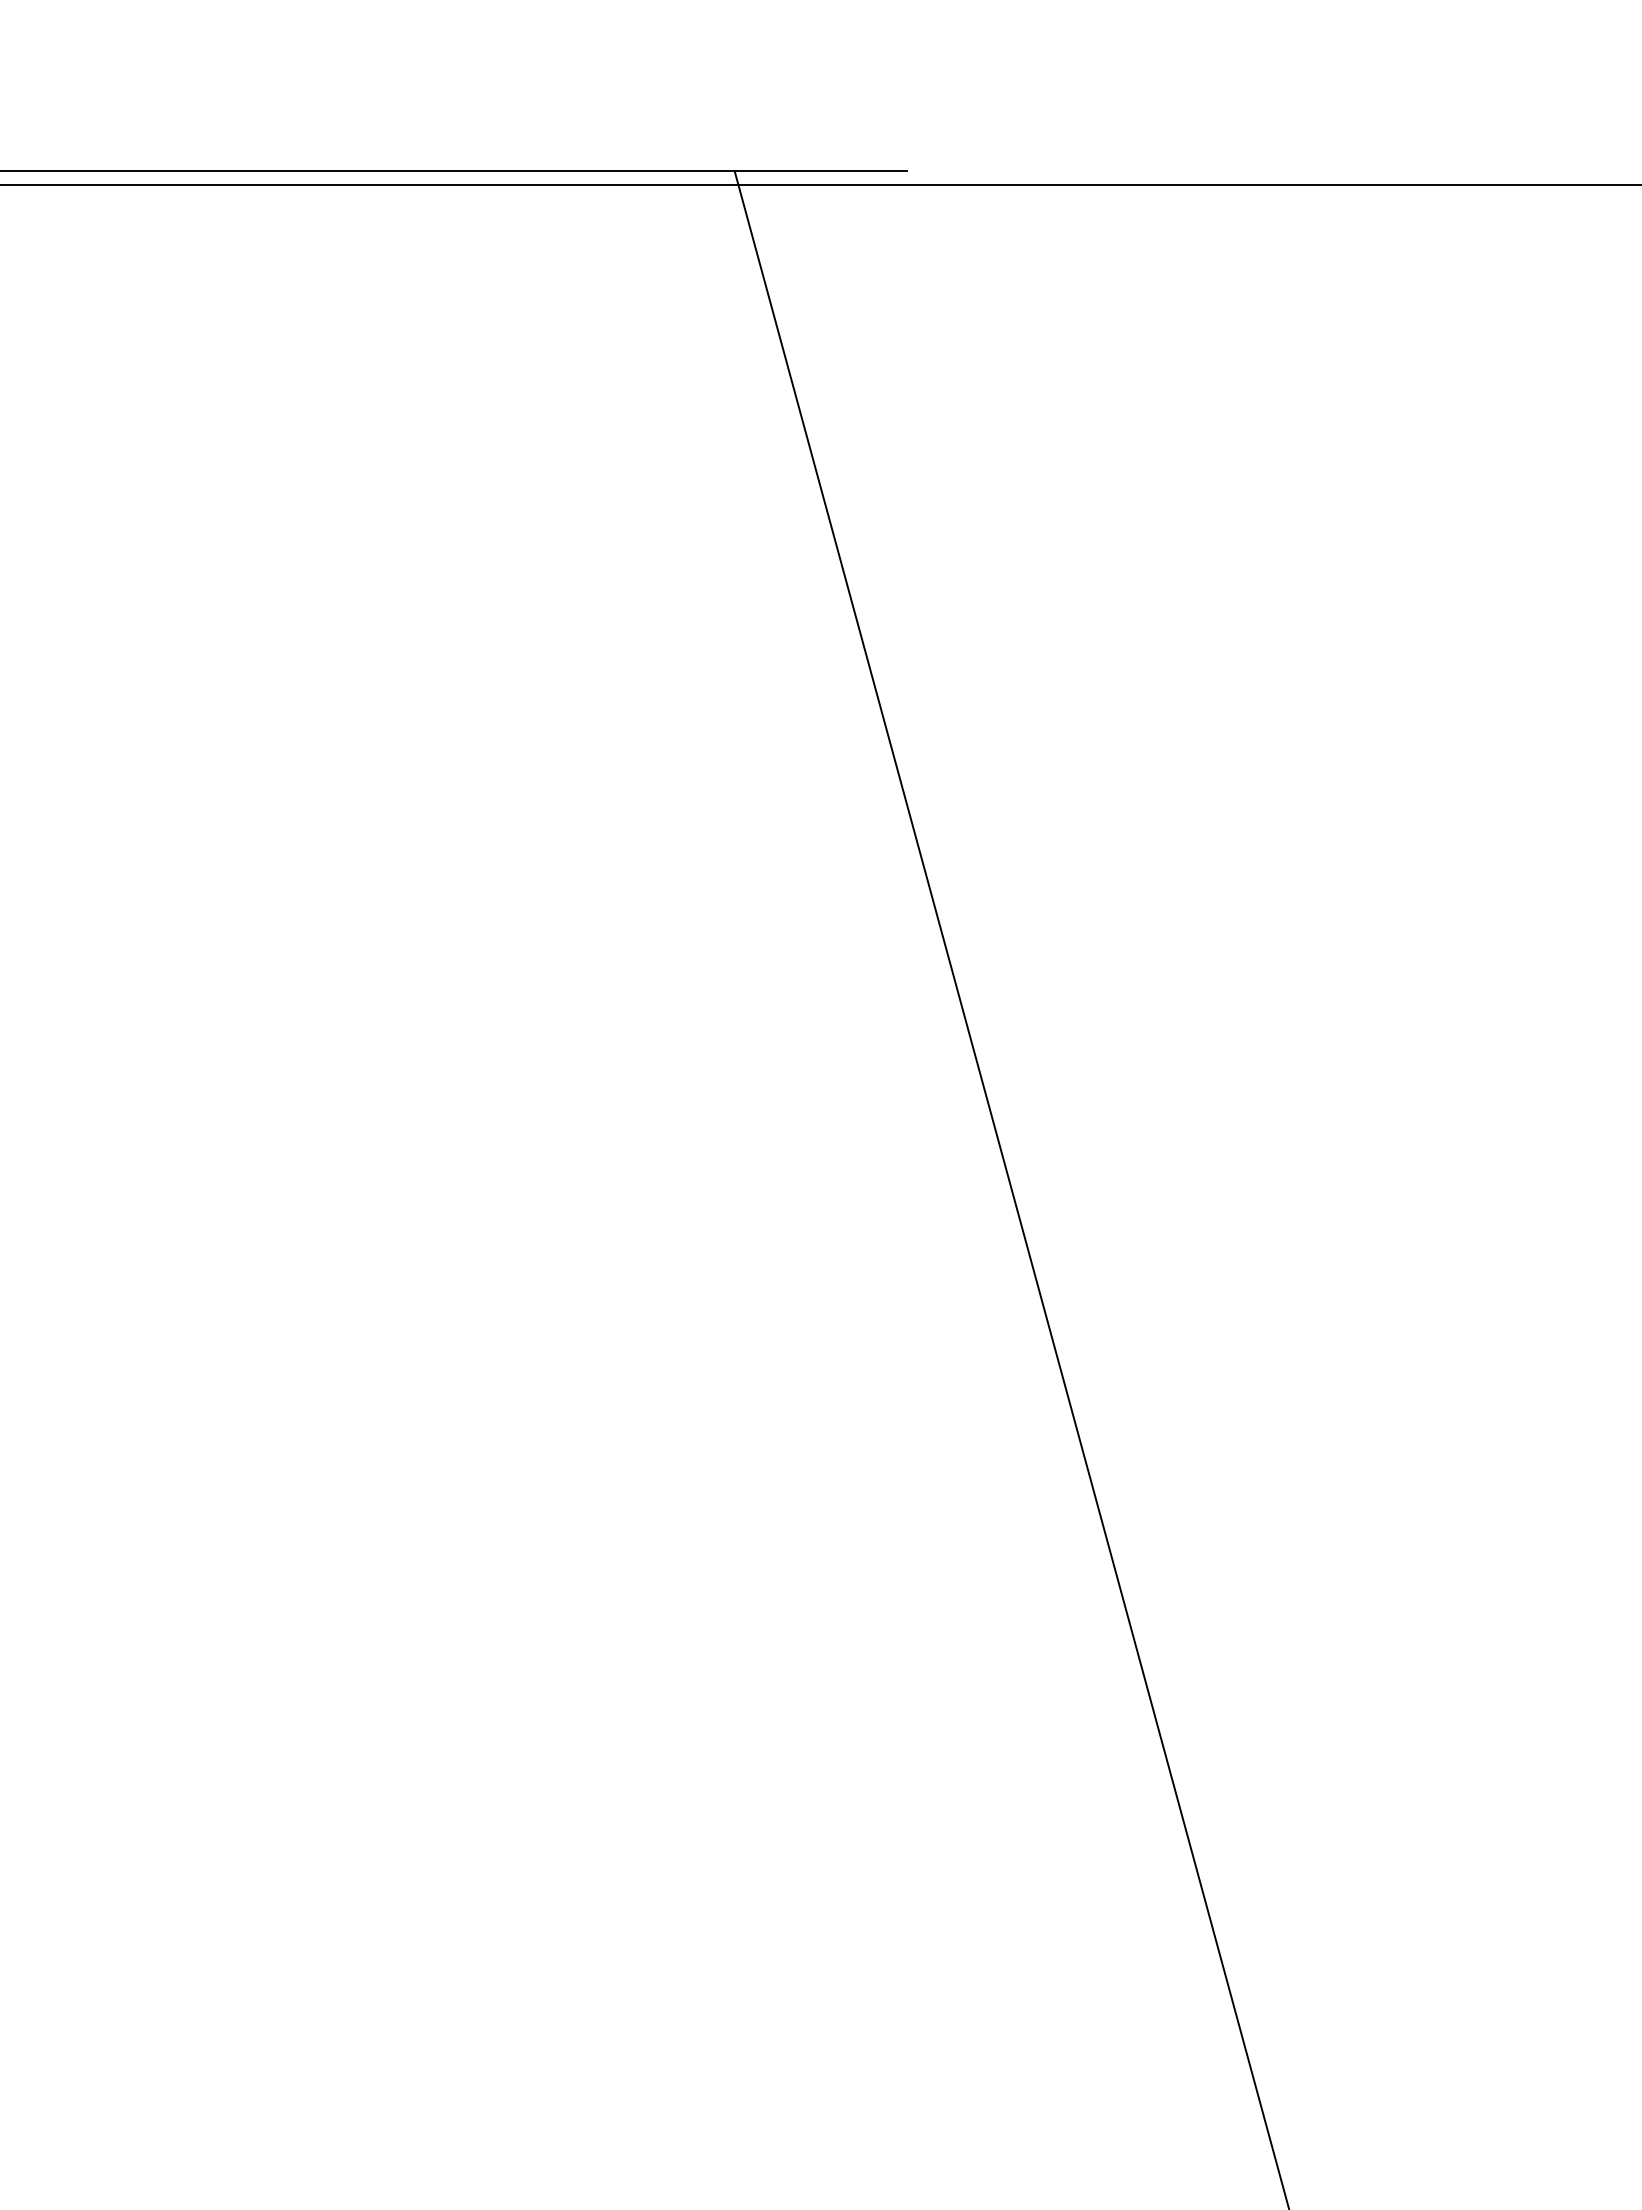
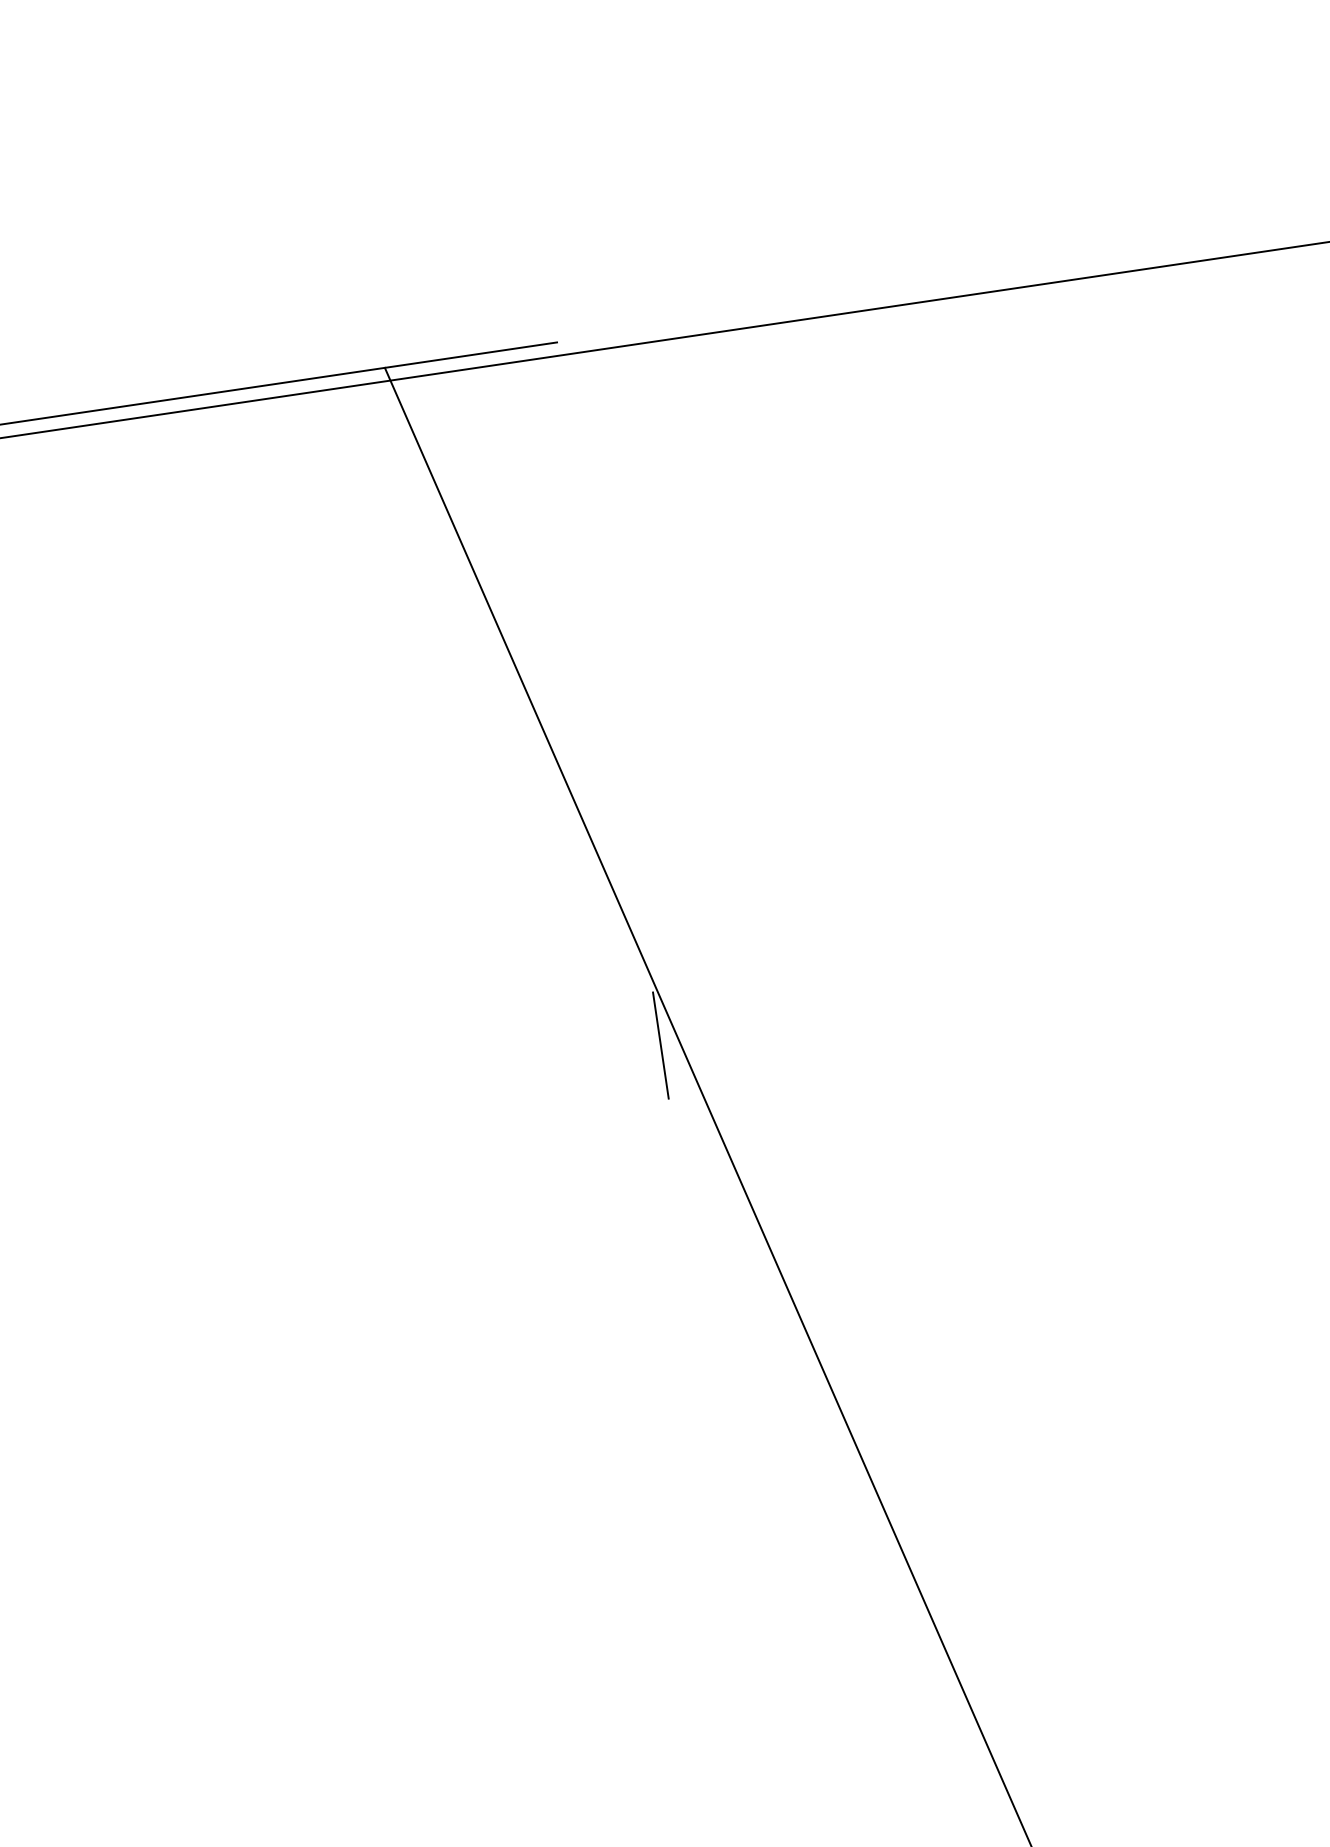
line: (907, 875) -> (661, 1045), added

